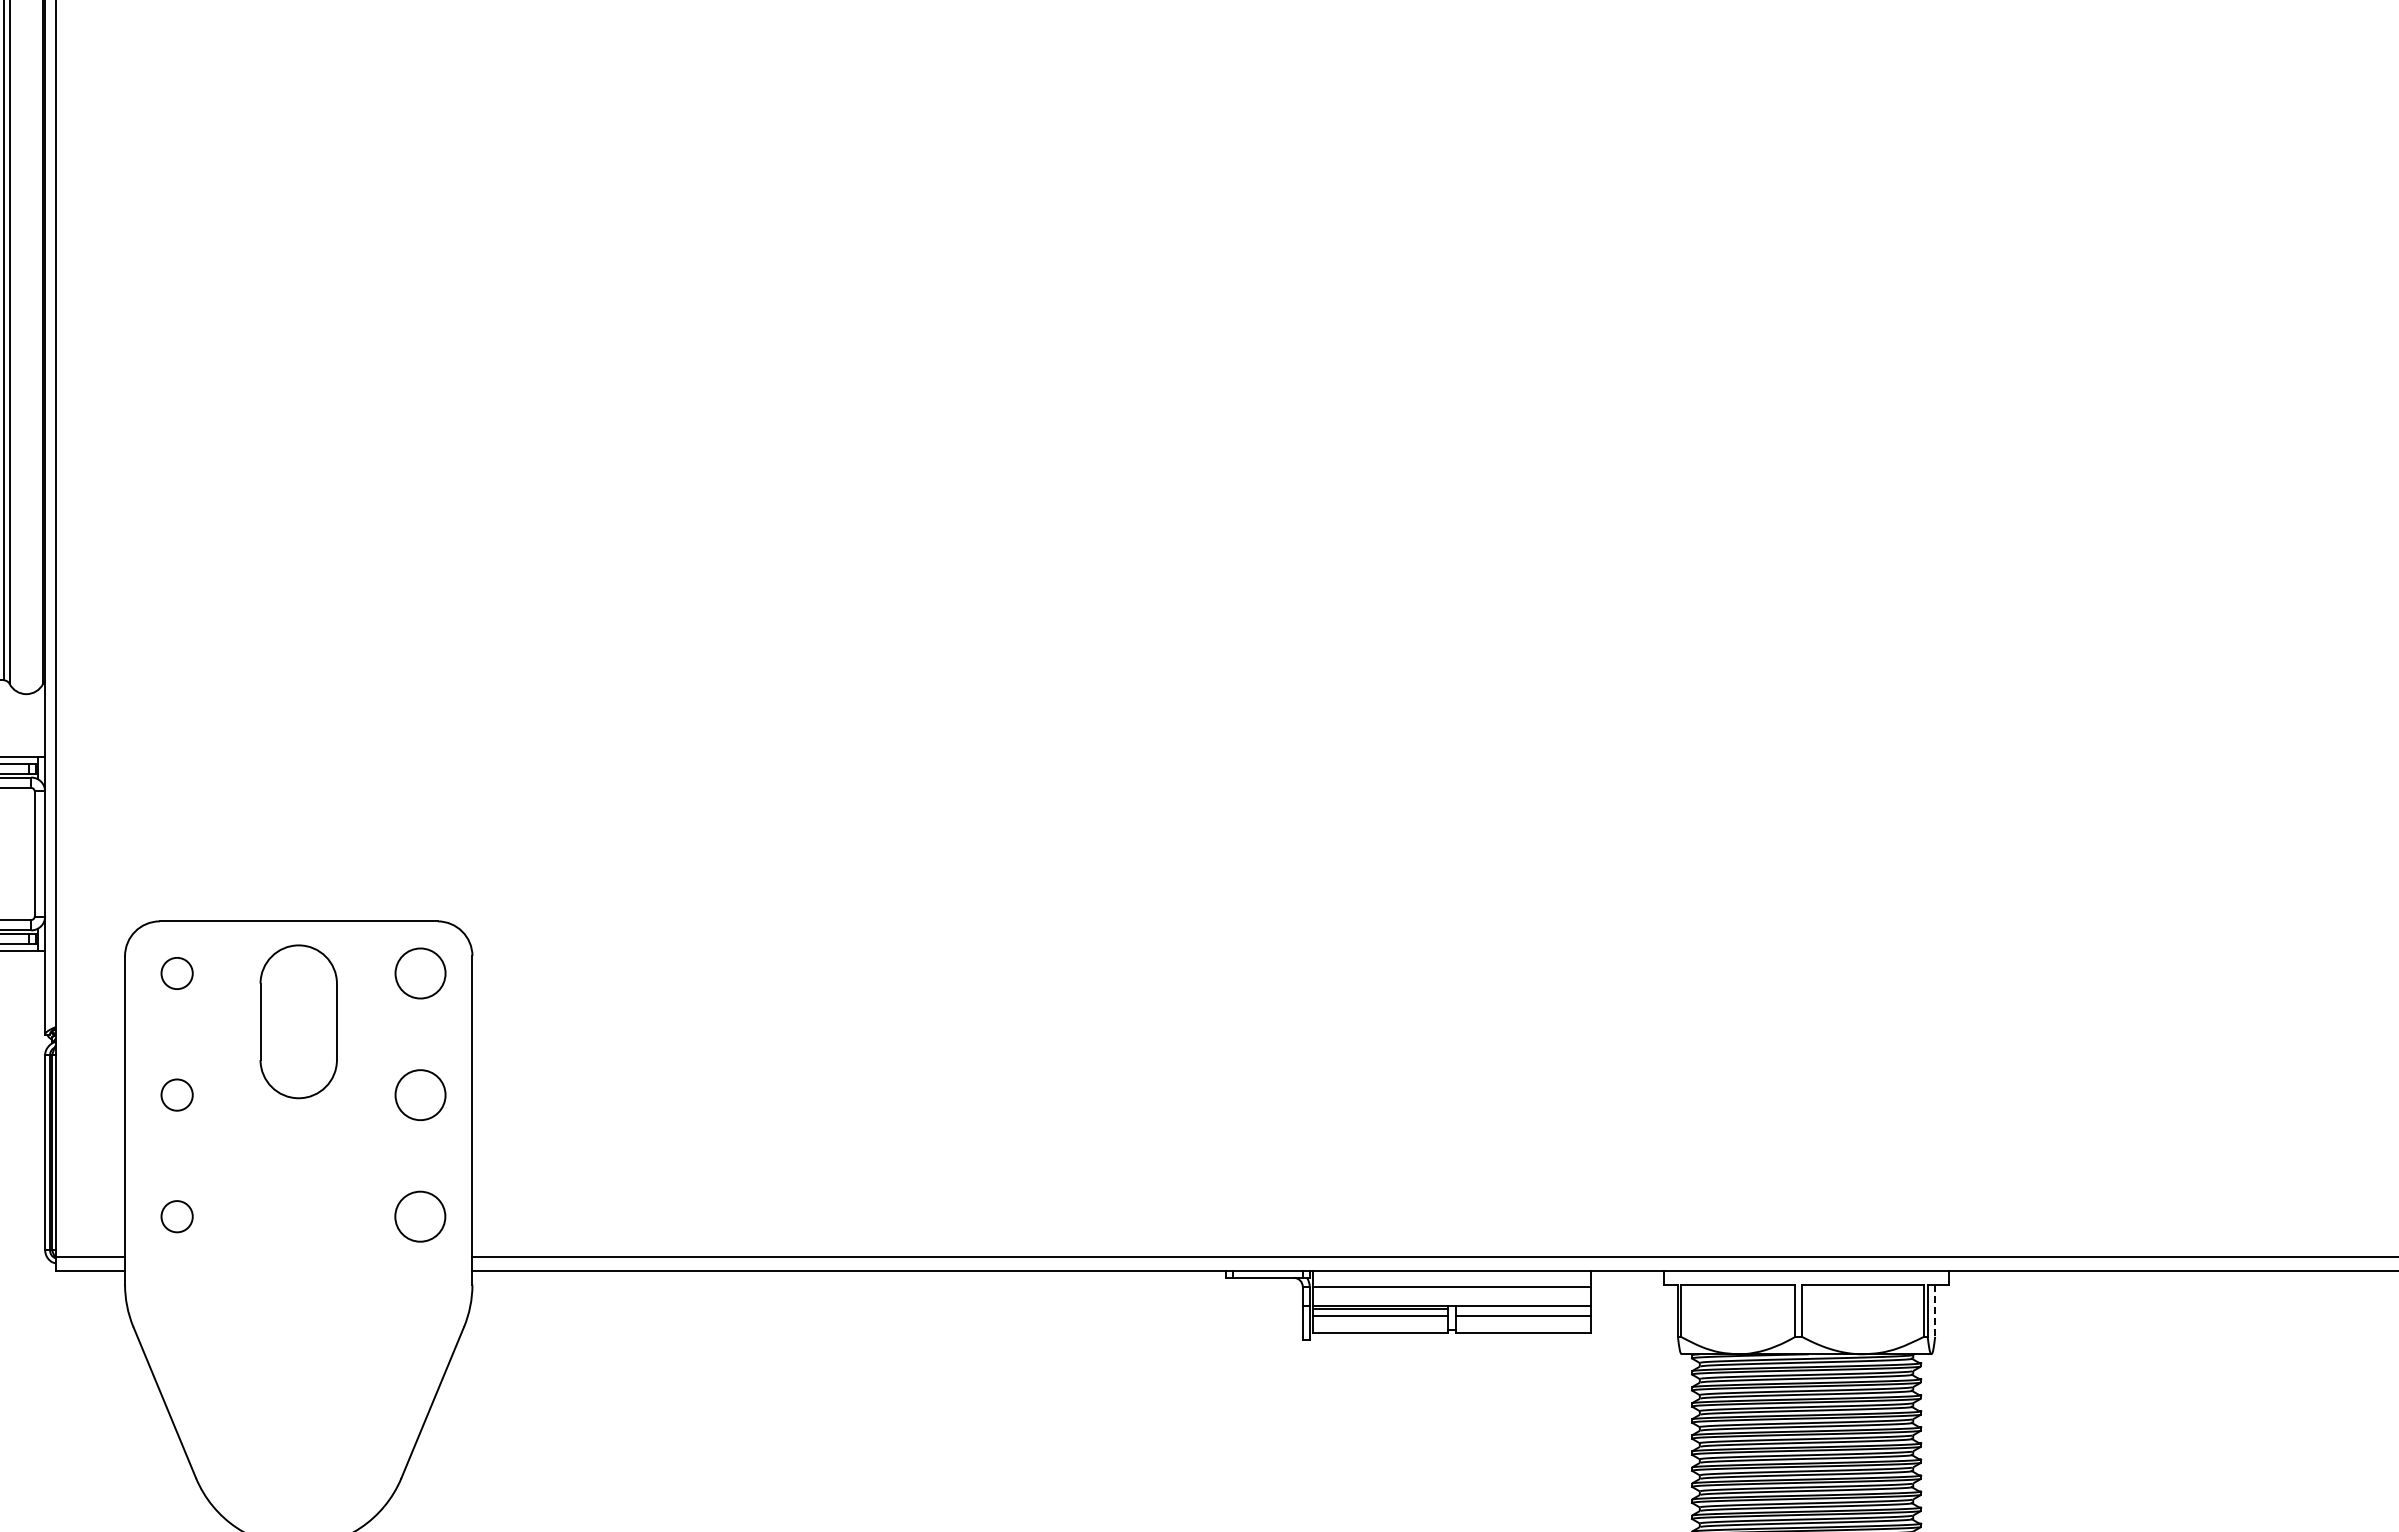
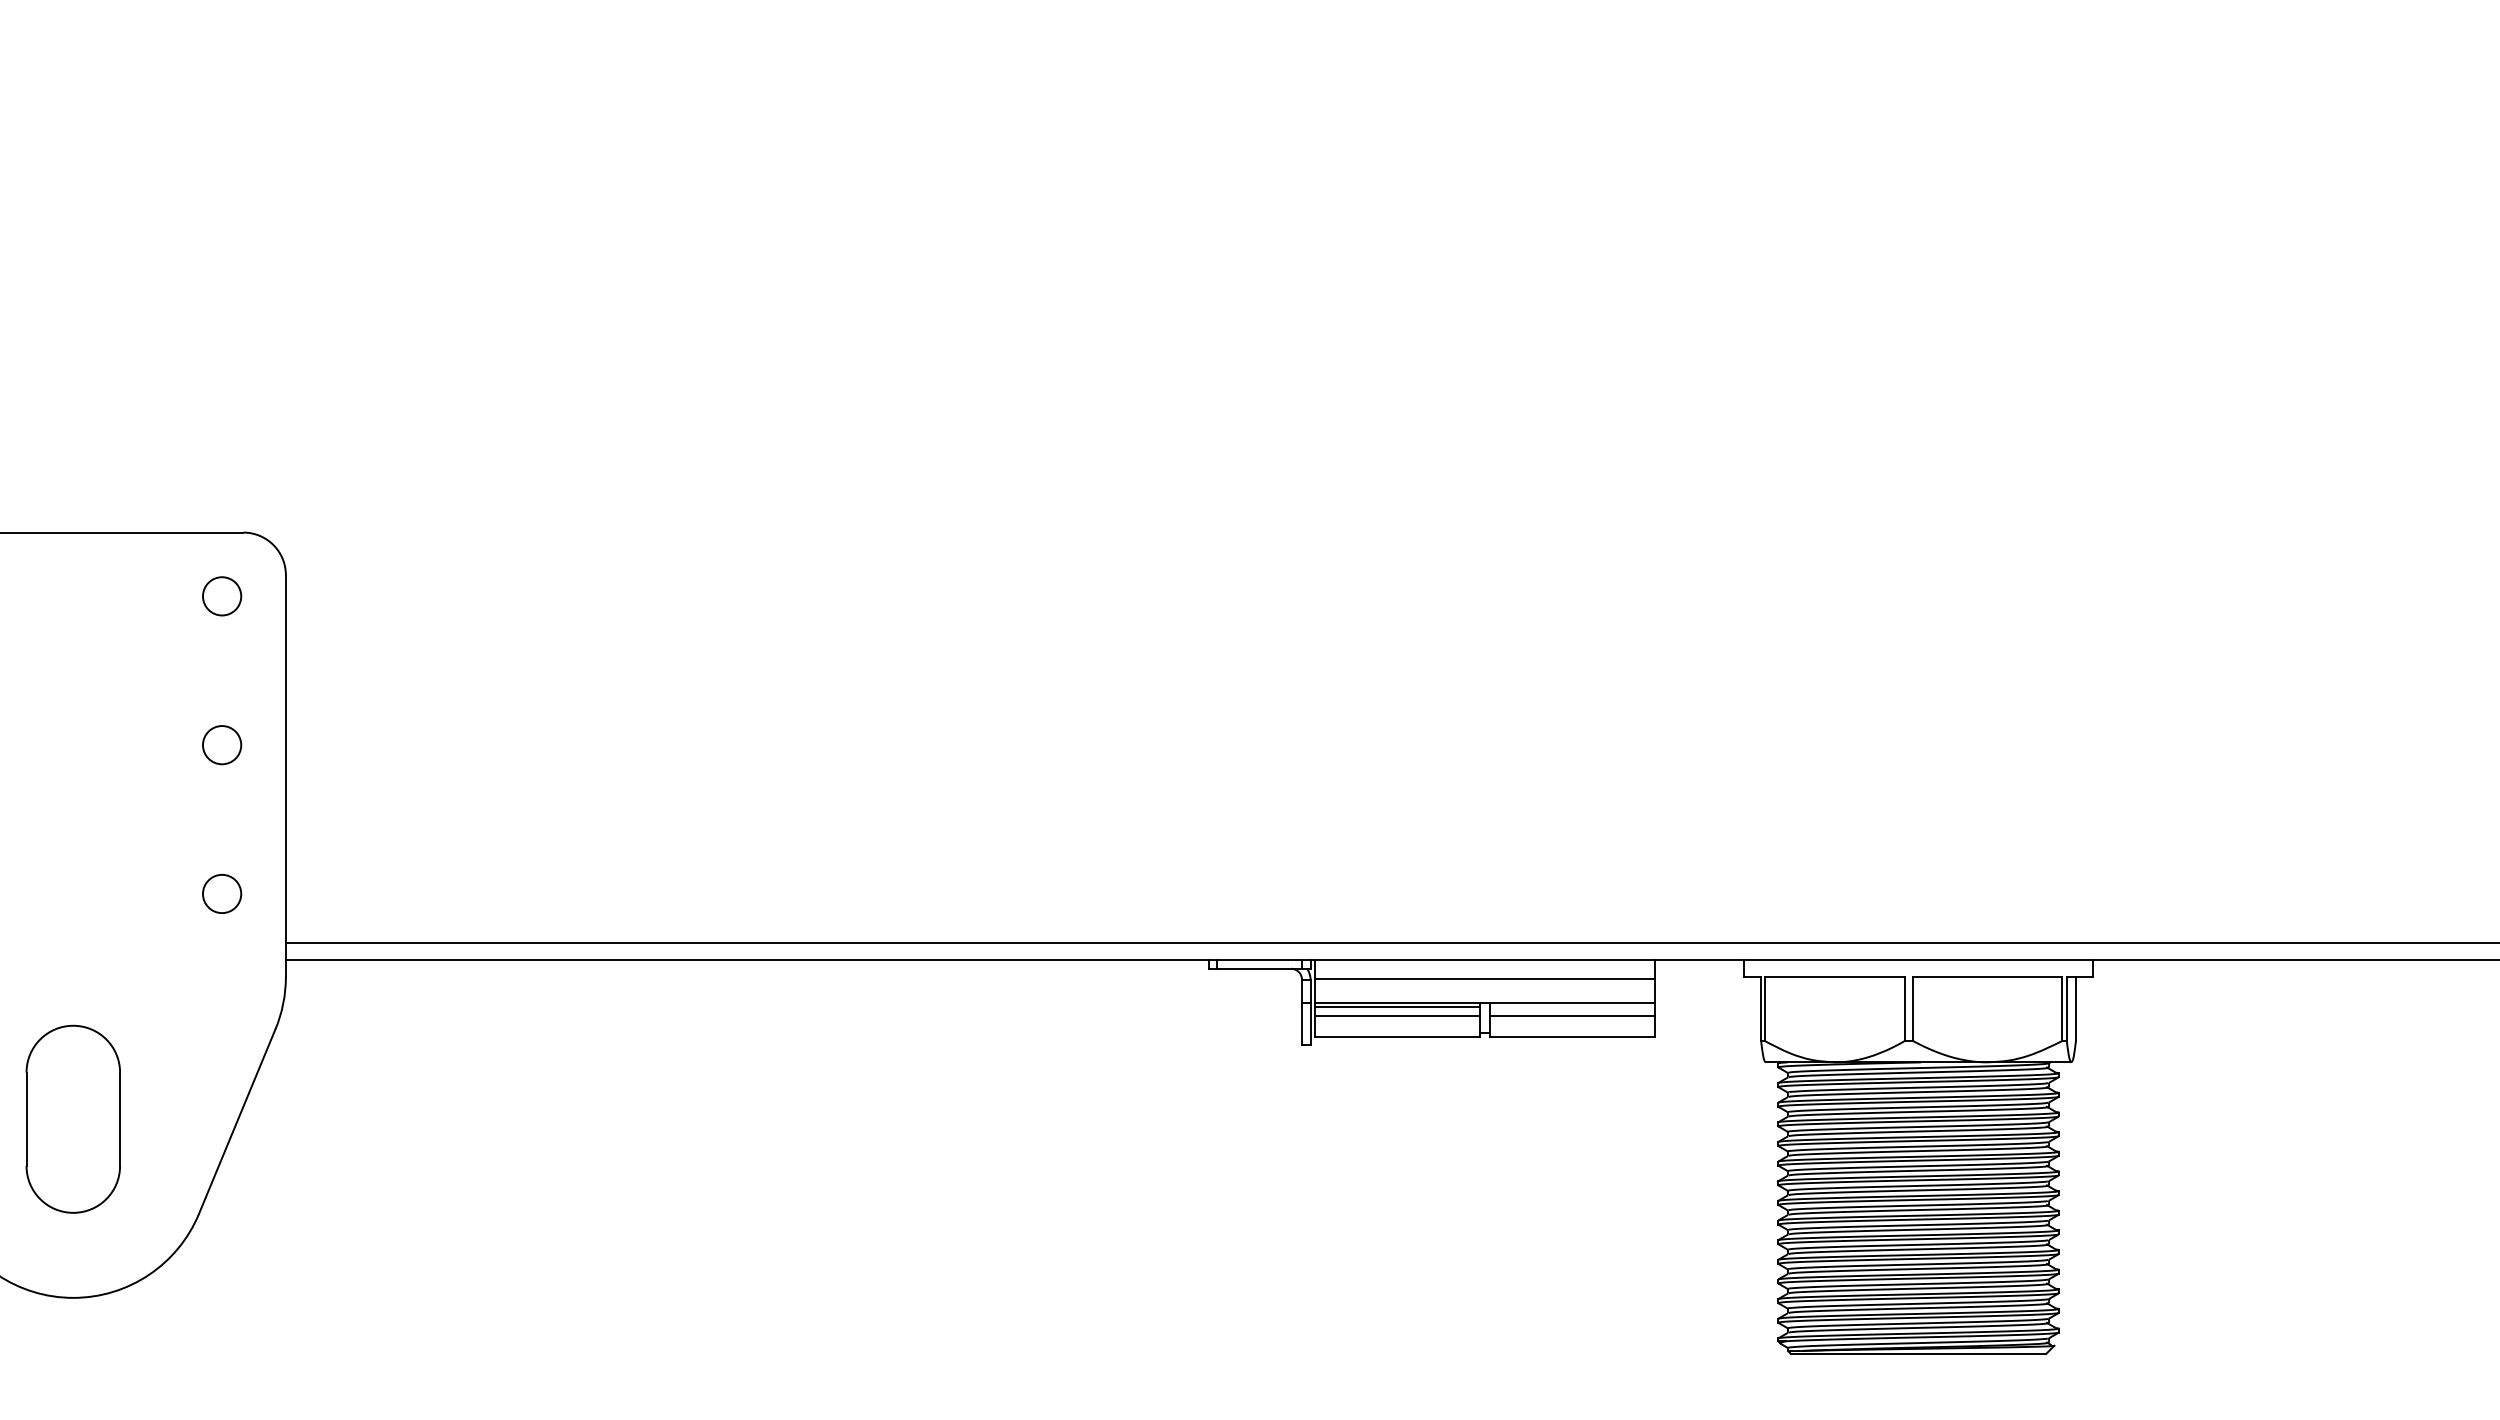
circle: (419, 973) -> (221, 596), size x0.62
part: (298, 1021) -> (72, 1118), moved
circle: (419, 1094) -> (221, 744), size x0.62
circle: (419, 1216) -> (221, 893), size x0.62
line: (1935, 1311) -> (2076, 1009), dashed -> solid

